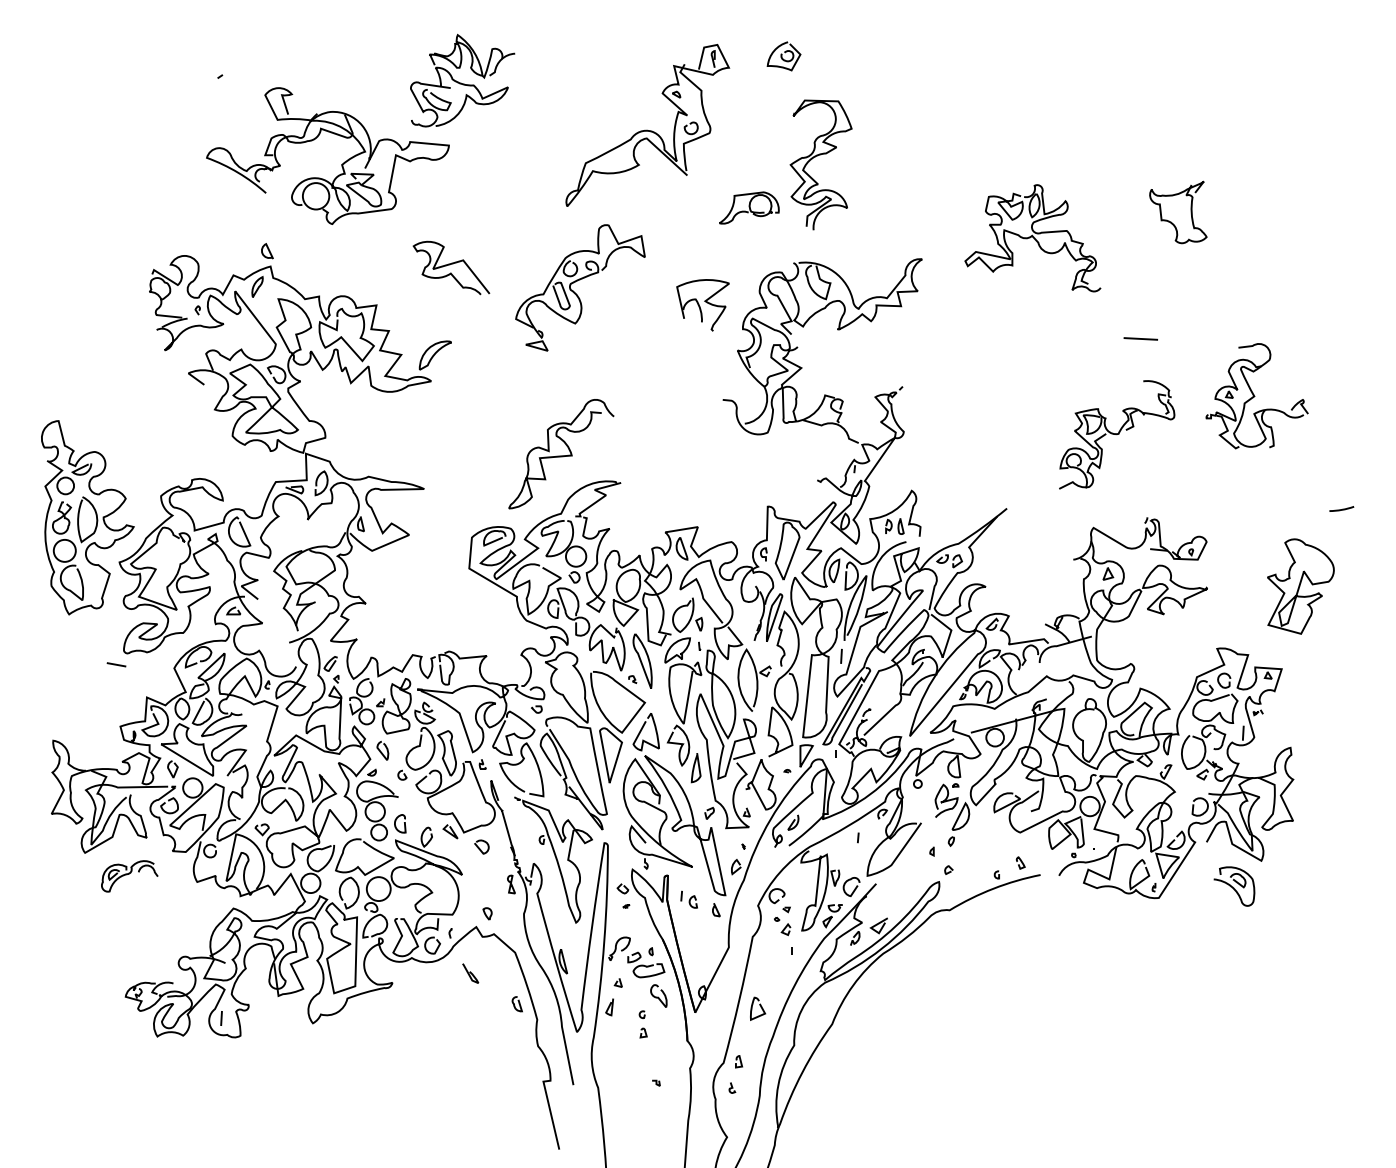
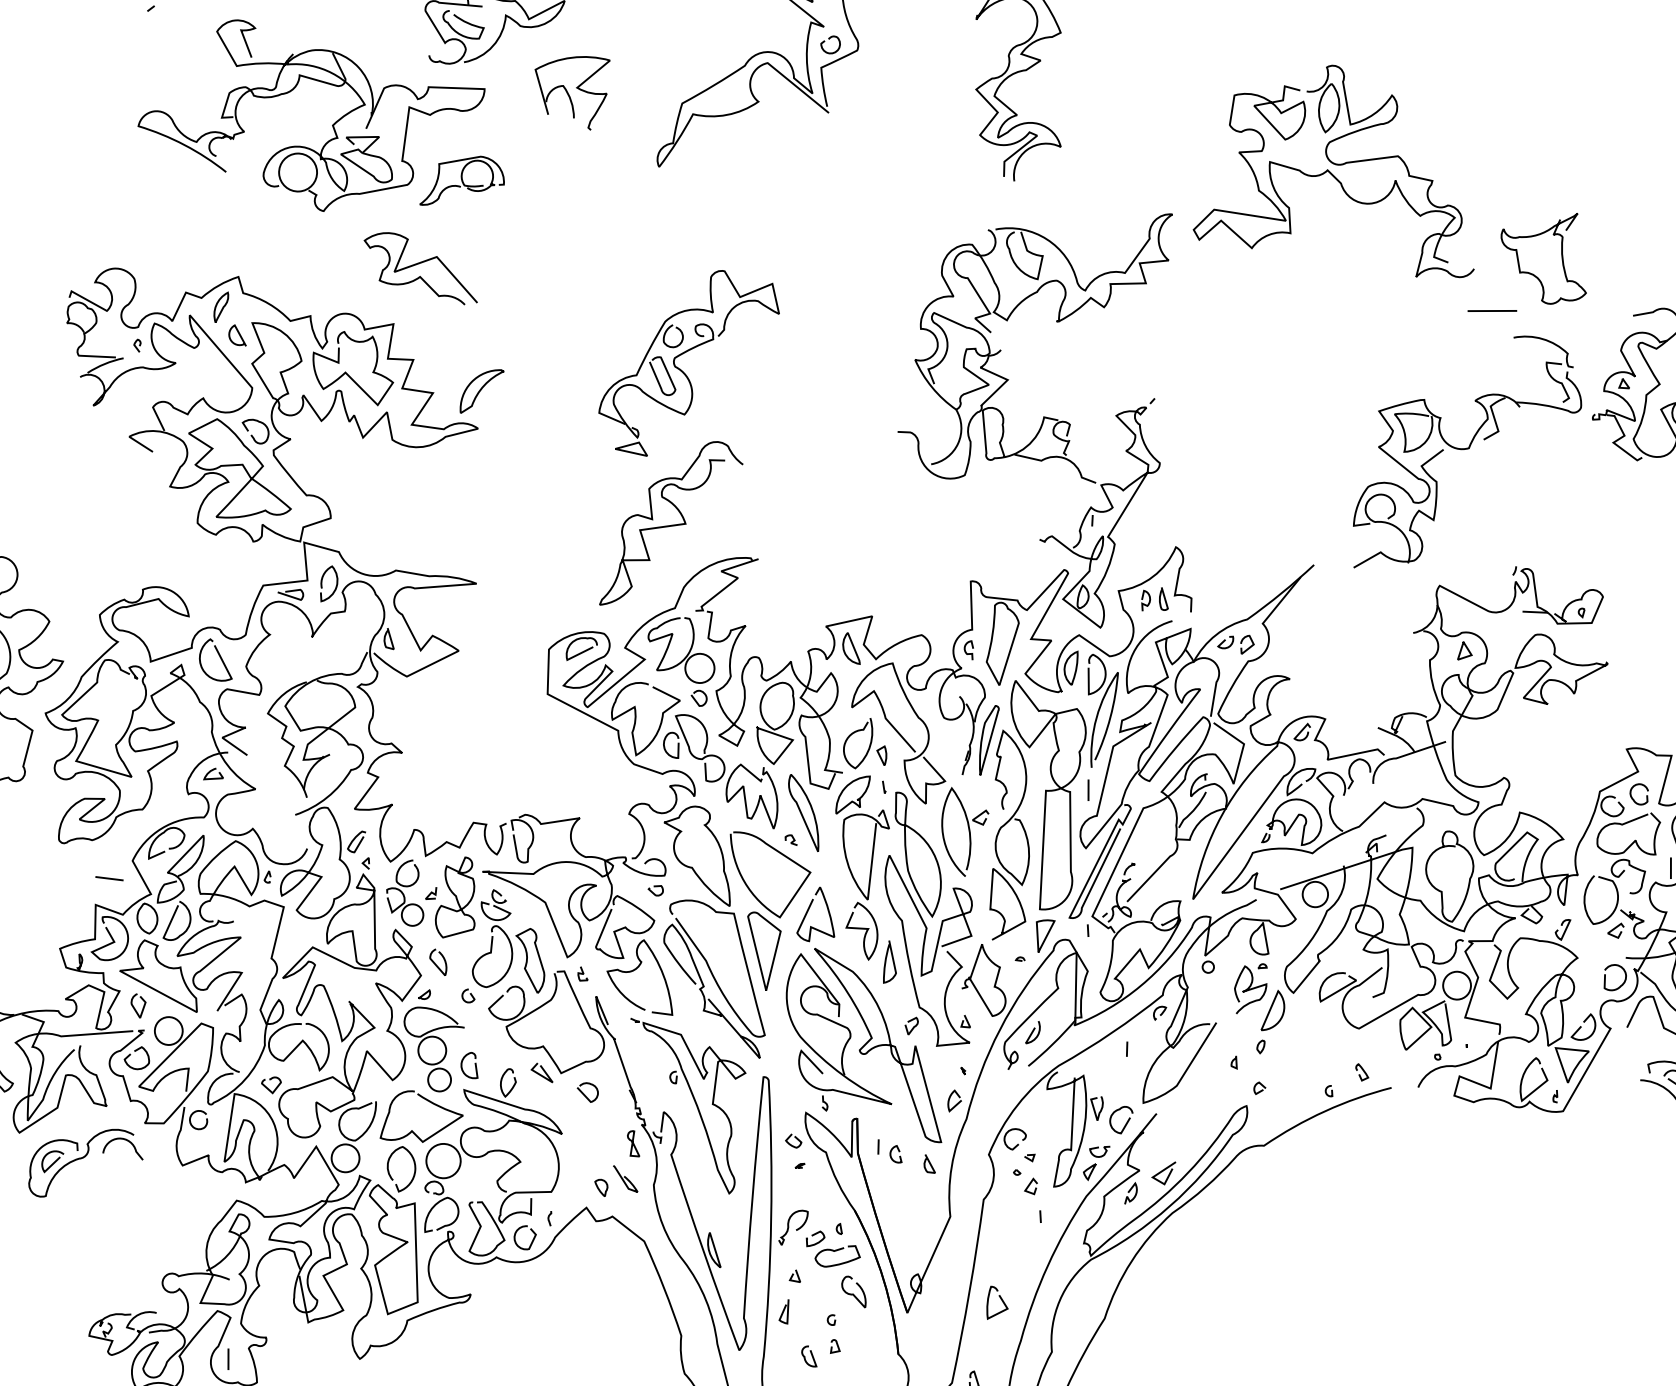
part: (749, 207) -> (461, 179), moved
curve: (1171, 221) -> (1534, 273), moved
part: (1032, 238) -> (1328, 175), size x1.43
curve: (268, 251) -> (238, 335), moved
curve: (449, 265) -> (417, 265), moved
part: (577, 281) -> (684, 354), moved
part: (702, 305) -> (573, 94), moved
part: (1116, 434) -> (1465, 449), size x1.43
line: (116, 664) -> (109, 878), moved
part: (129, 876) -> (85, 1163), size x1.43
curve: (470, 973) -> (625, 1178), moved
curve: (515, 1005) -> (806, 1358), moved

